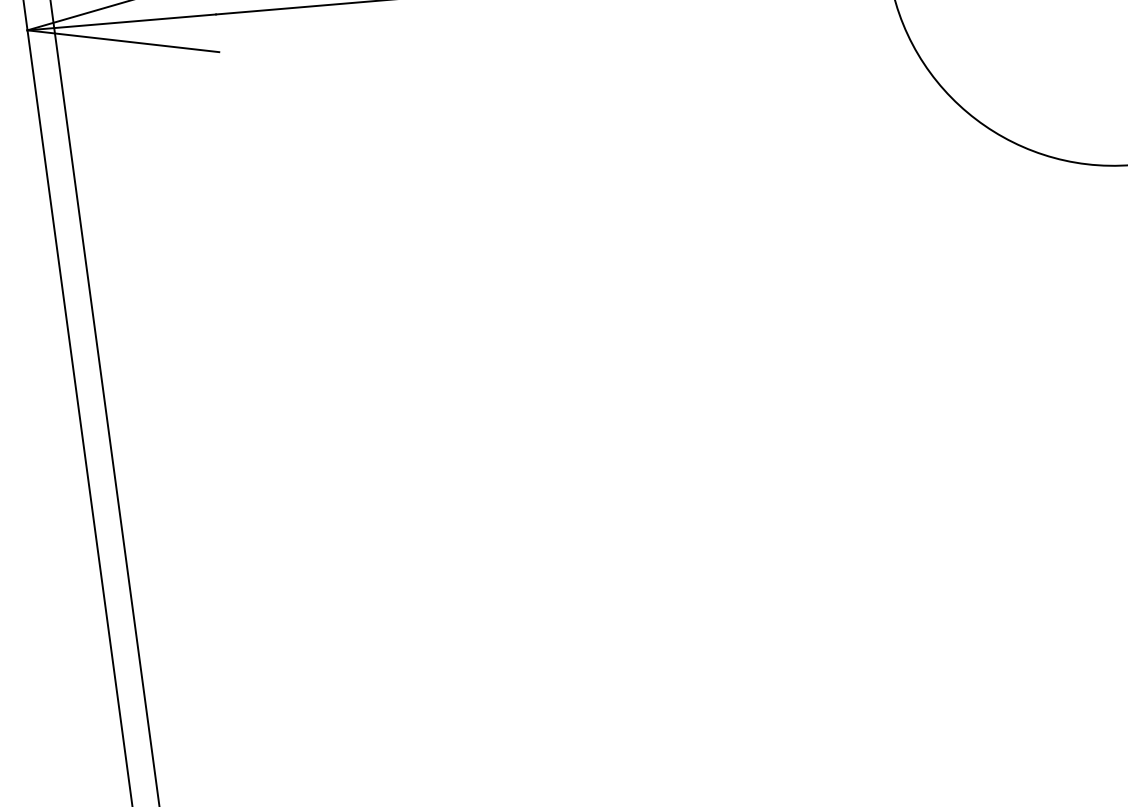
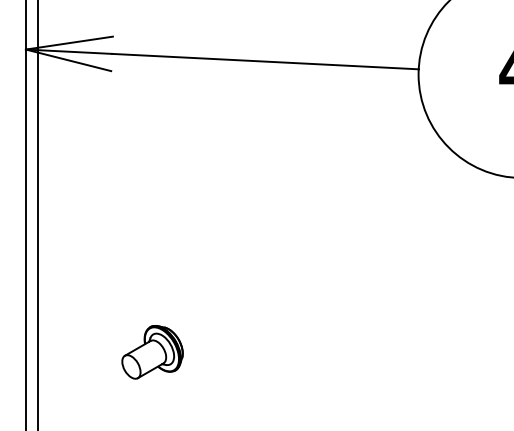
part: (391, 651) -> (152, 352), added

